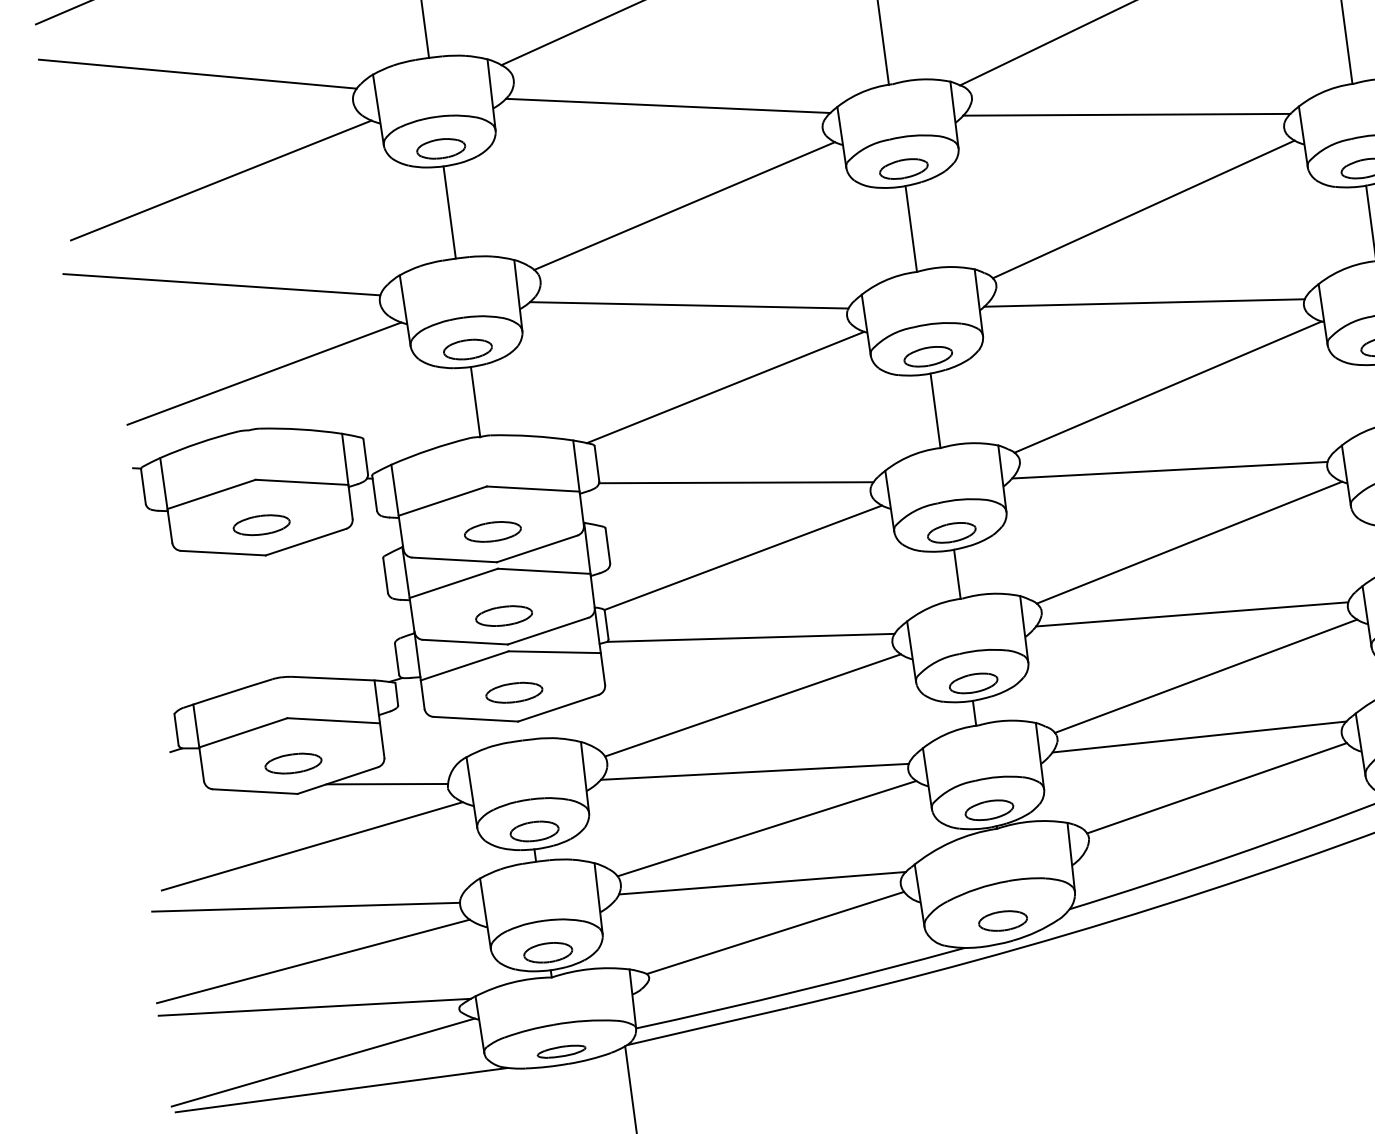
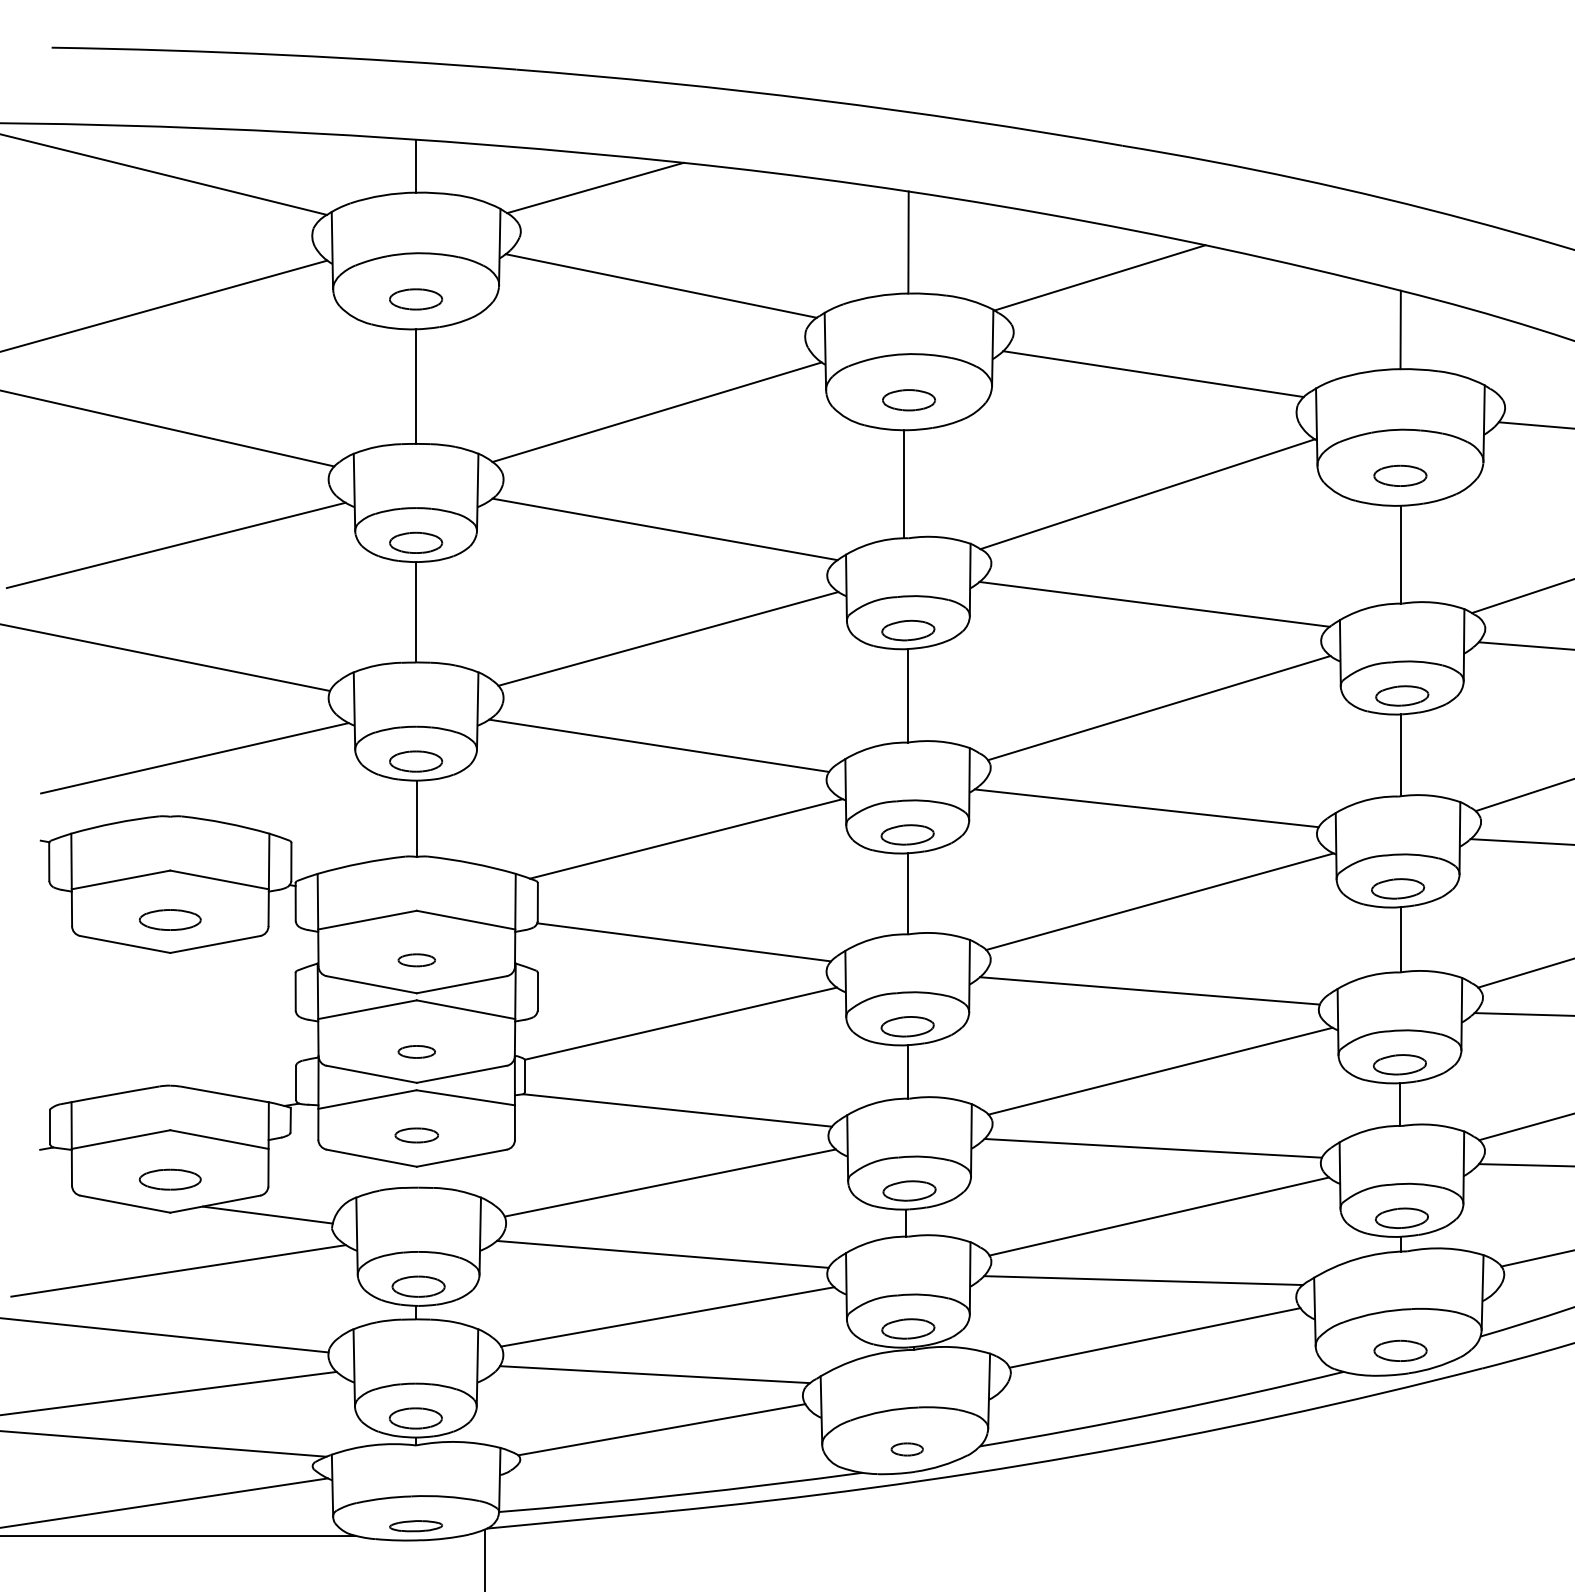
part: (492, 532) -> (416, 960), size x0.6
part: (503, 615) -> (416, 1051), size x0.6
part: (514, 692) -> (416, 1135), size x0.7
part: (1003, 921) -> (907, 1449), size x0.6

